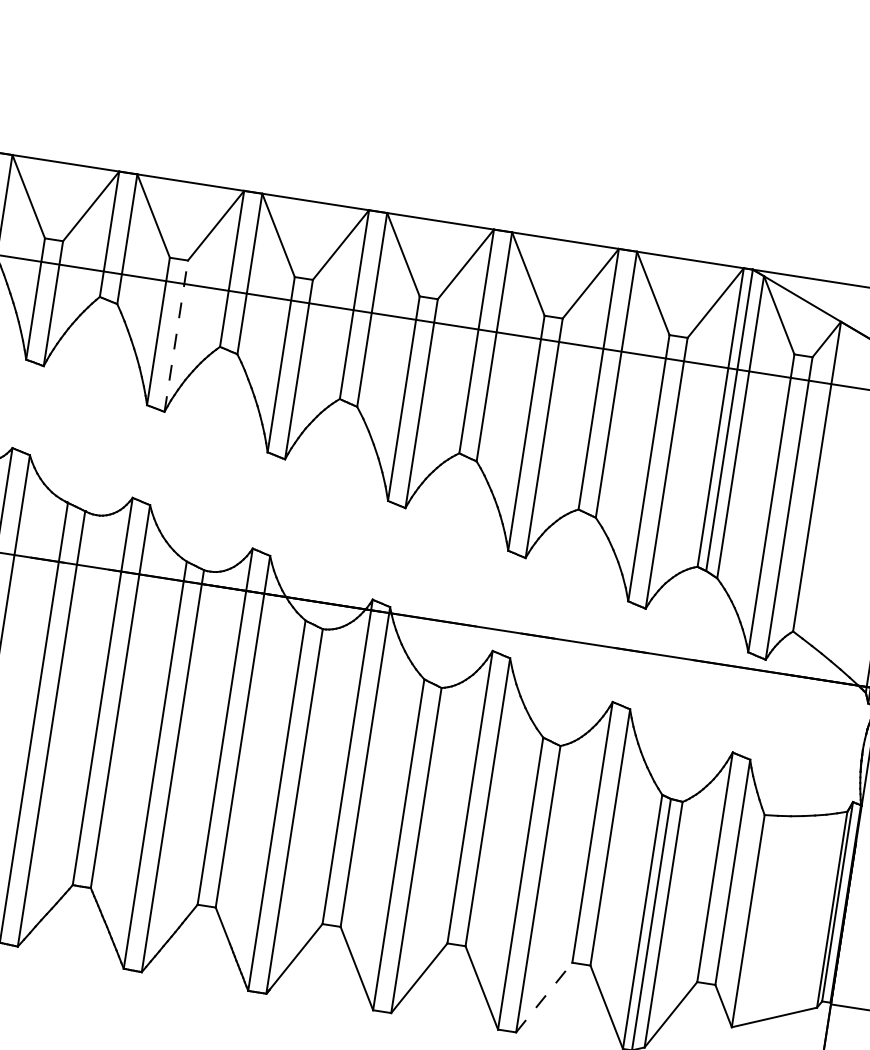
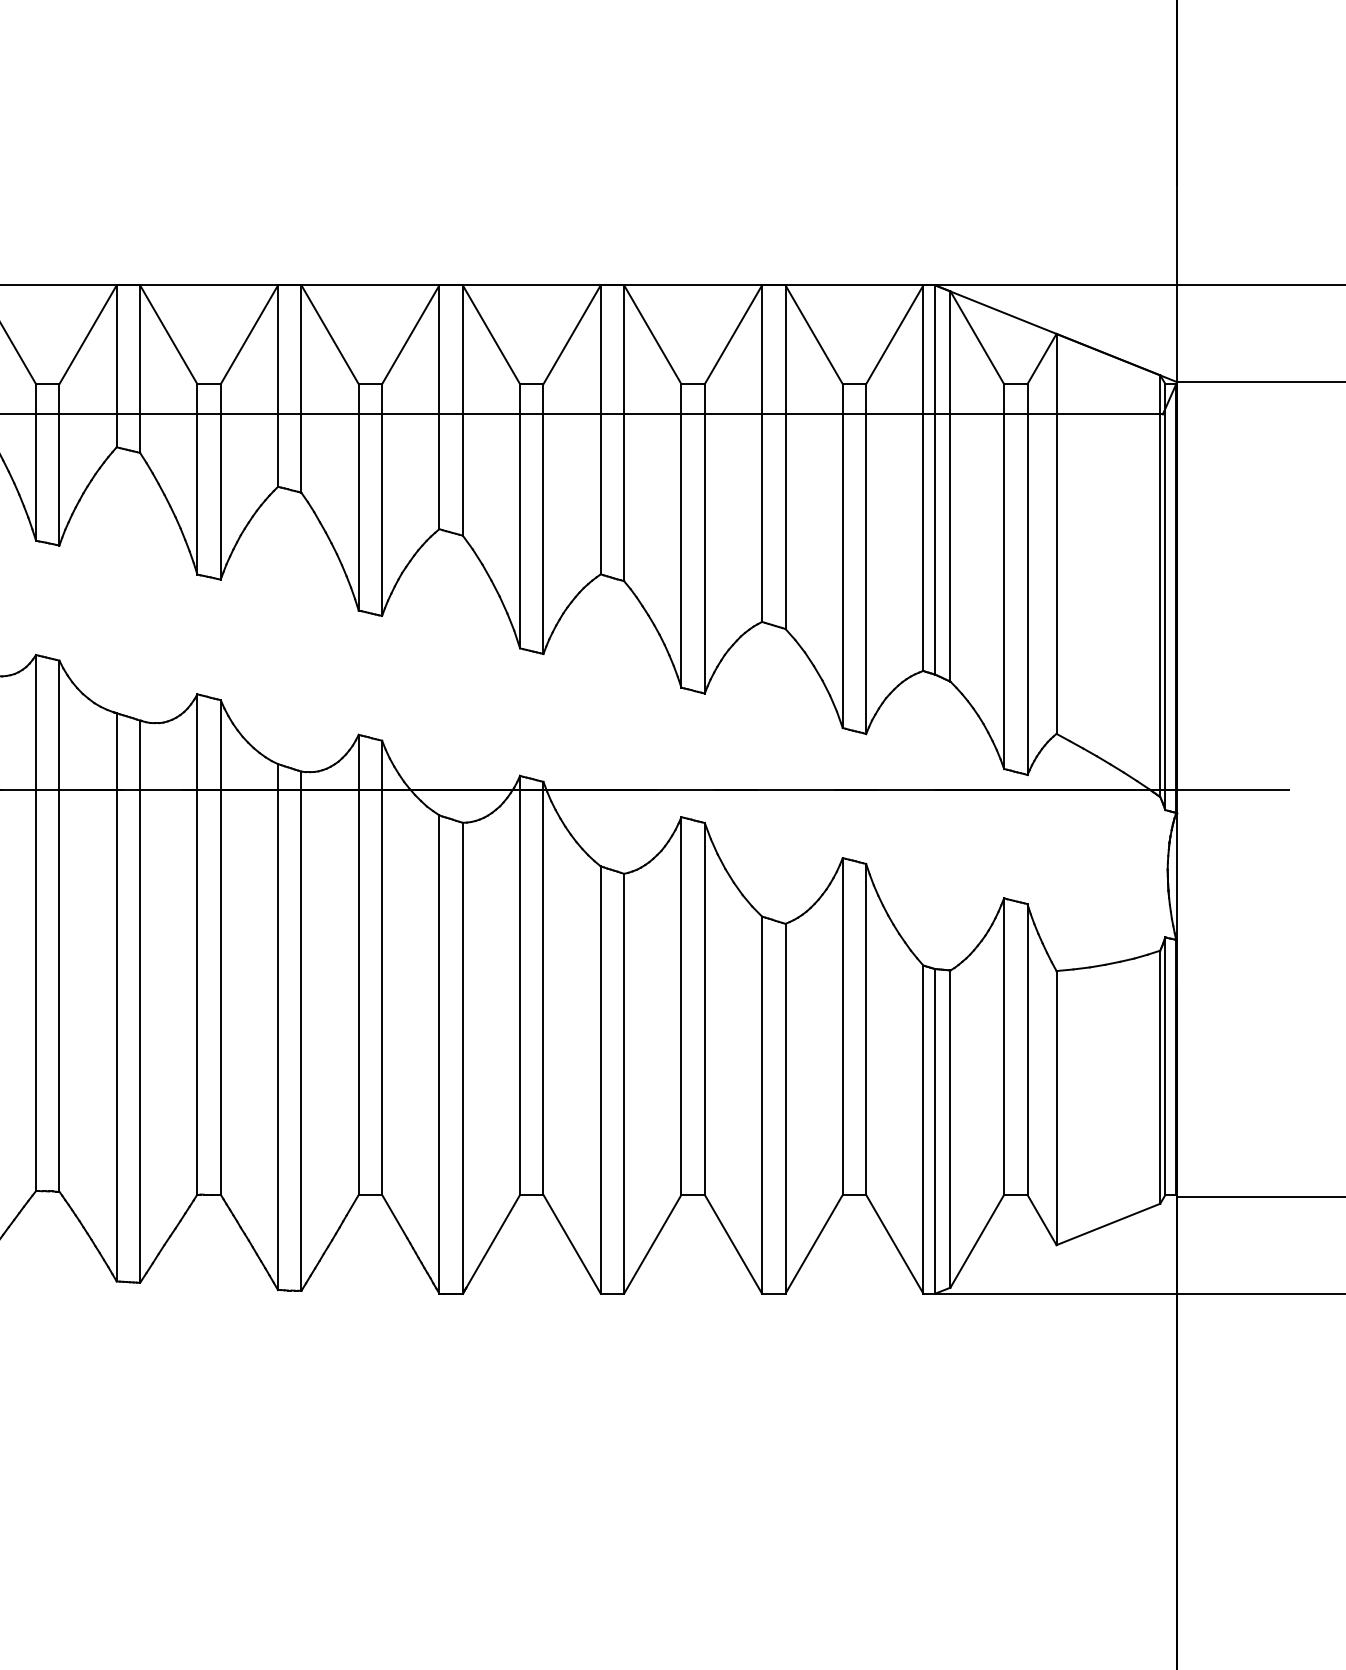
line: (176, 335) -> (220, 481), dashed -> solid
line: (544, 996) -> (814, 1243), dashed -> solid

